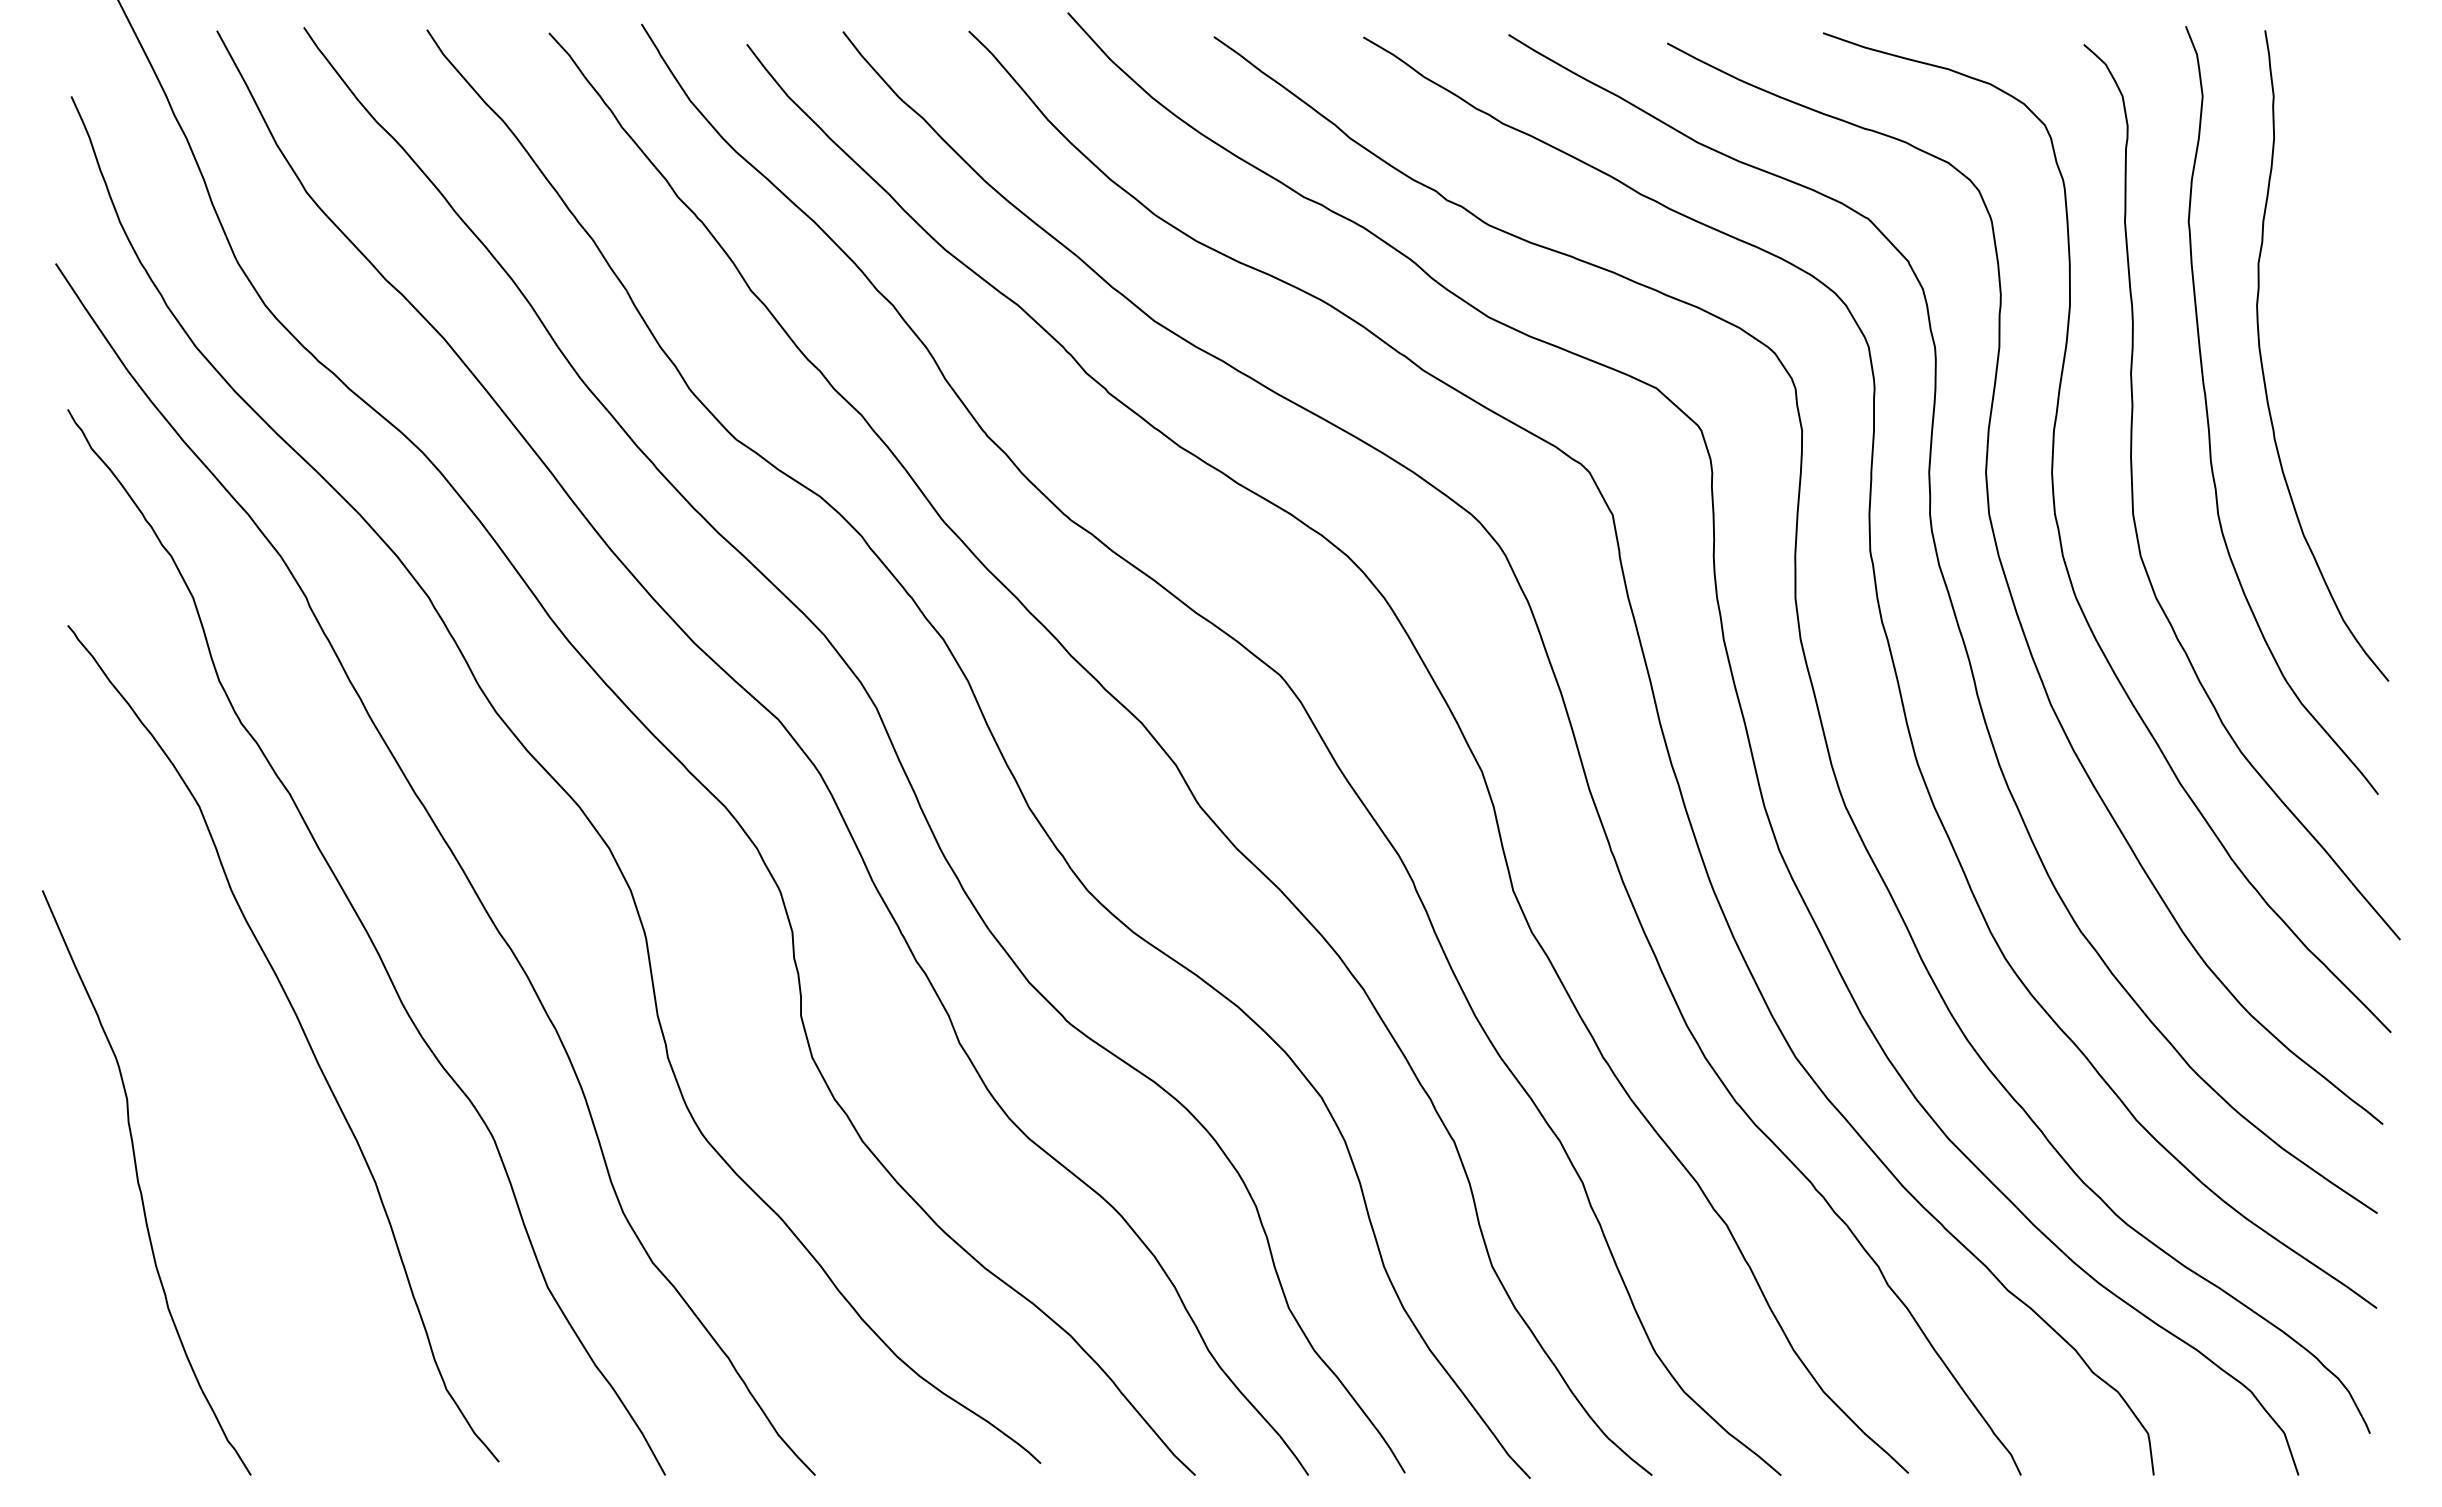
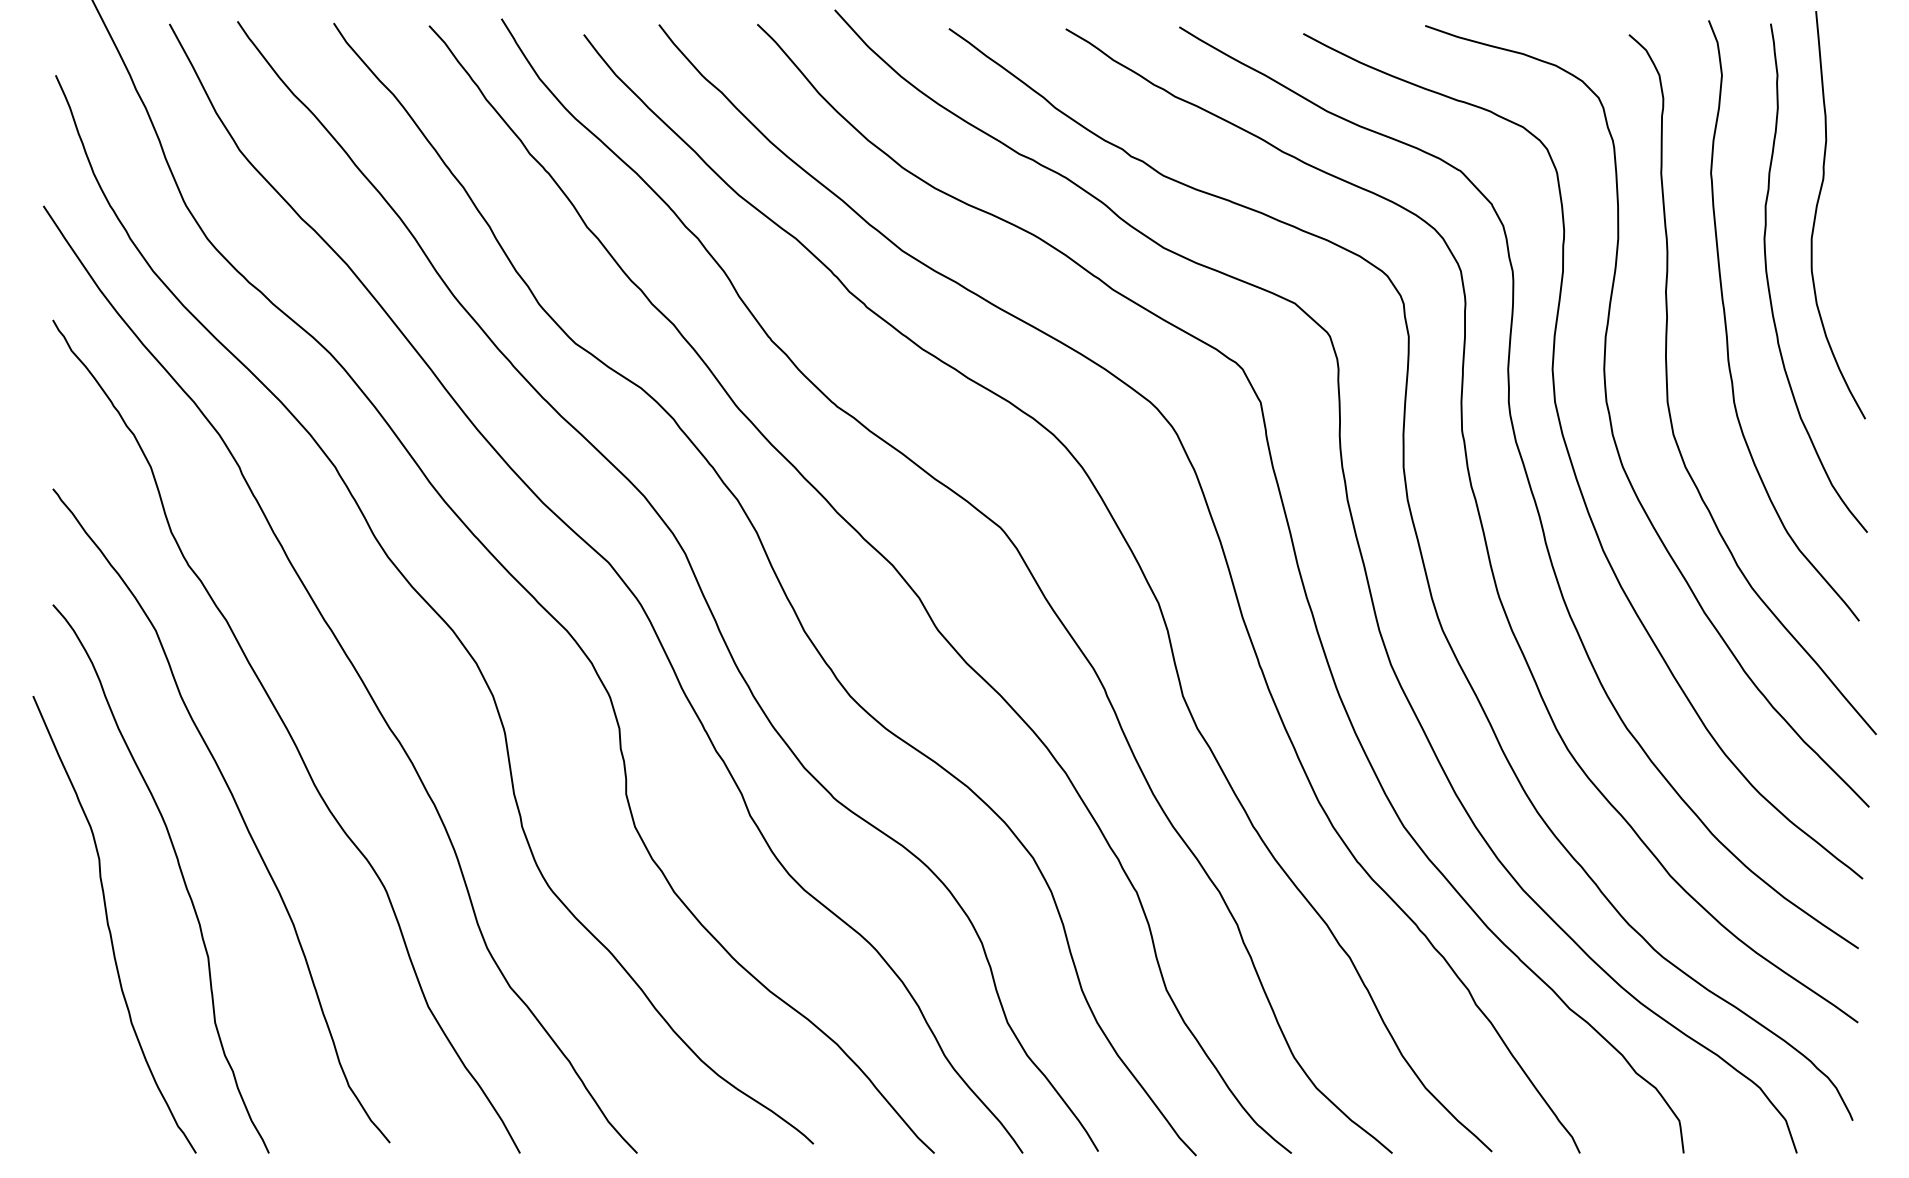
curve: (2324, 268) -> (1817, 209), added
curve: (230, 1114) -> (180, 871), added

